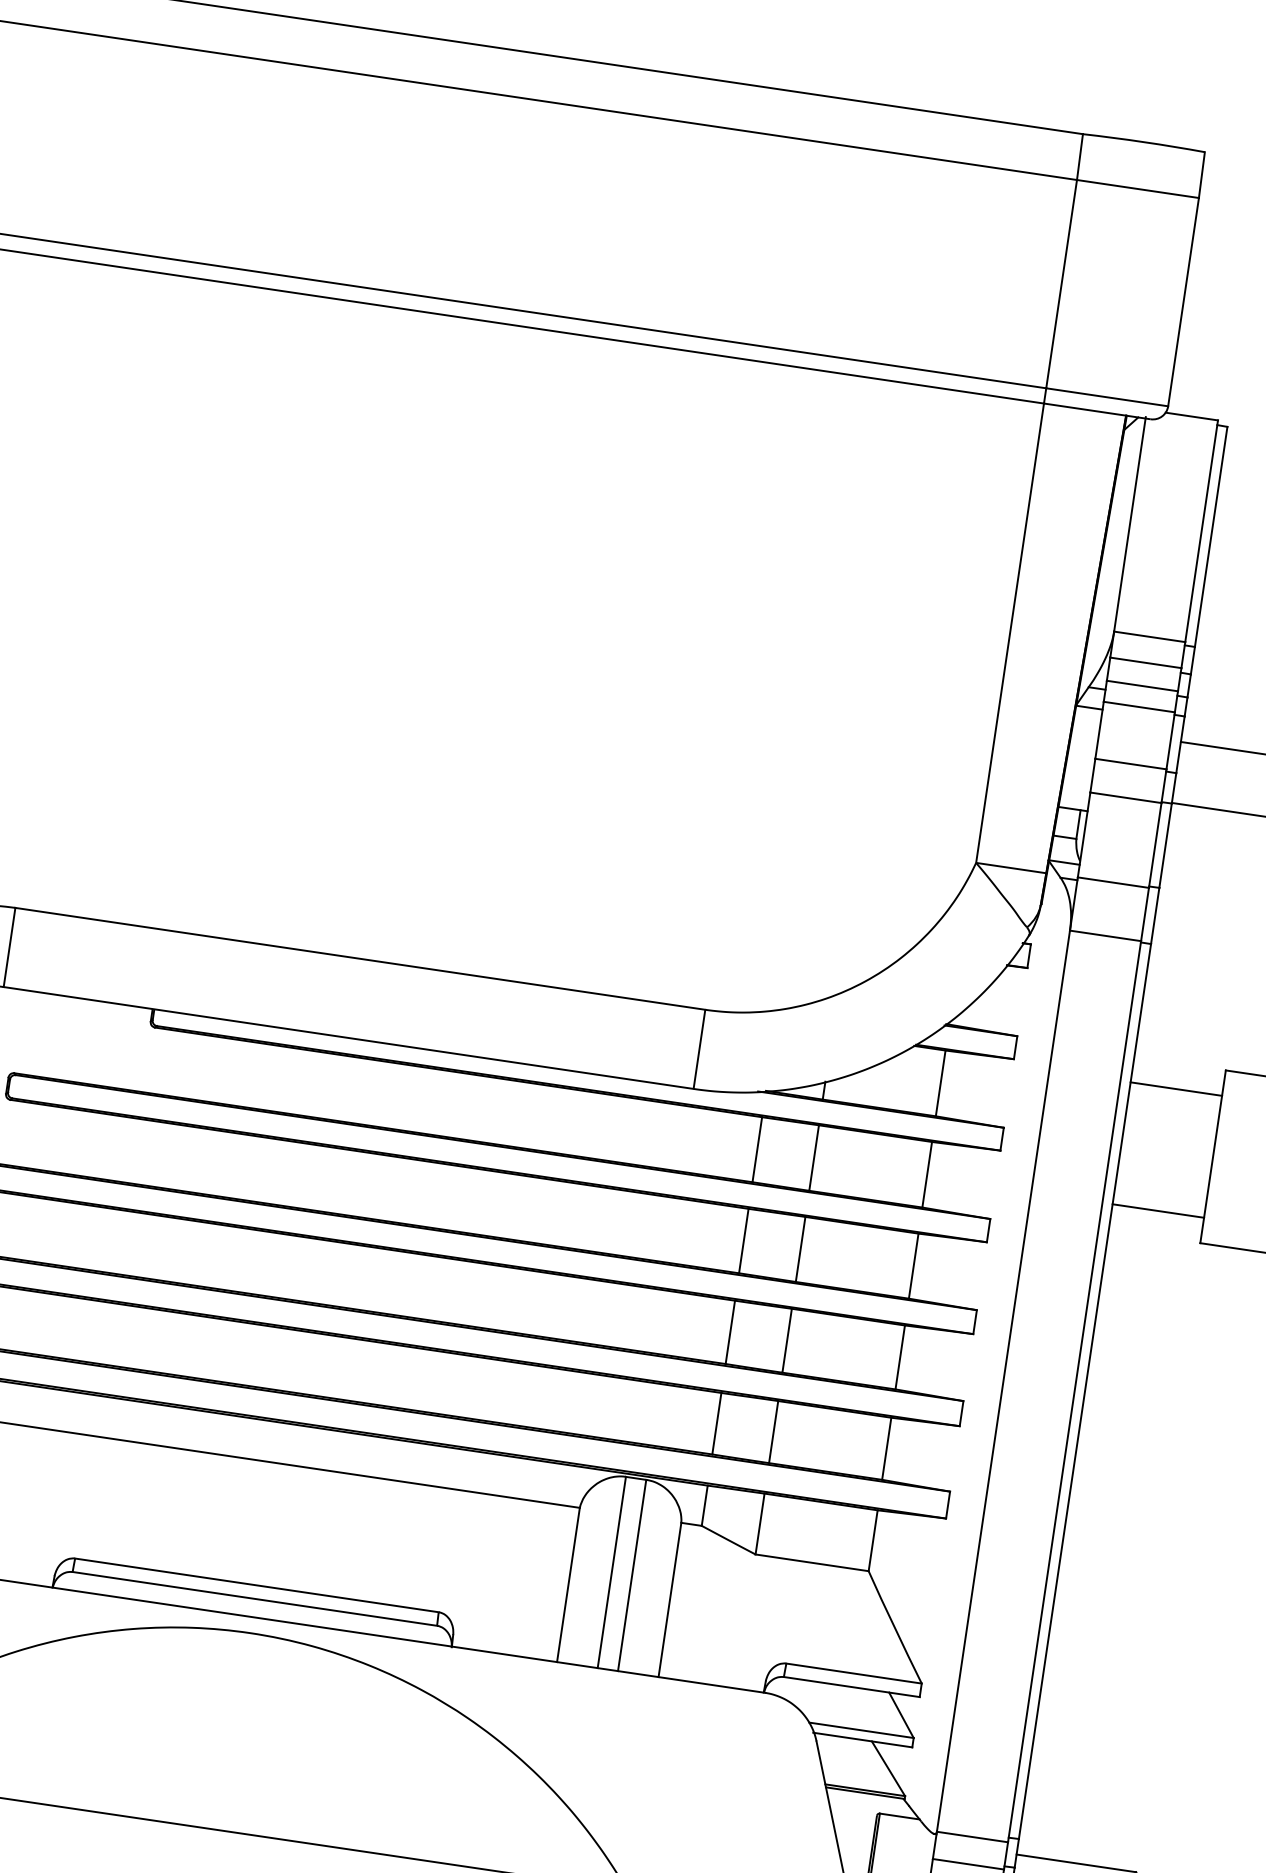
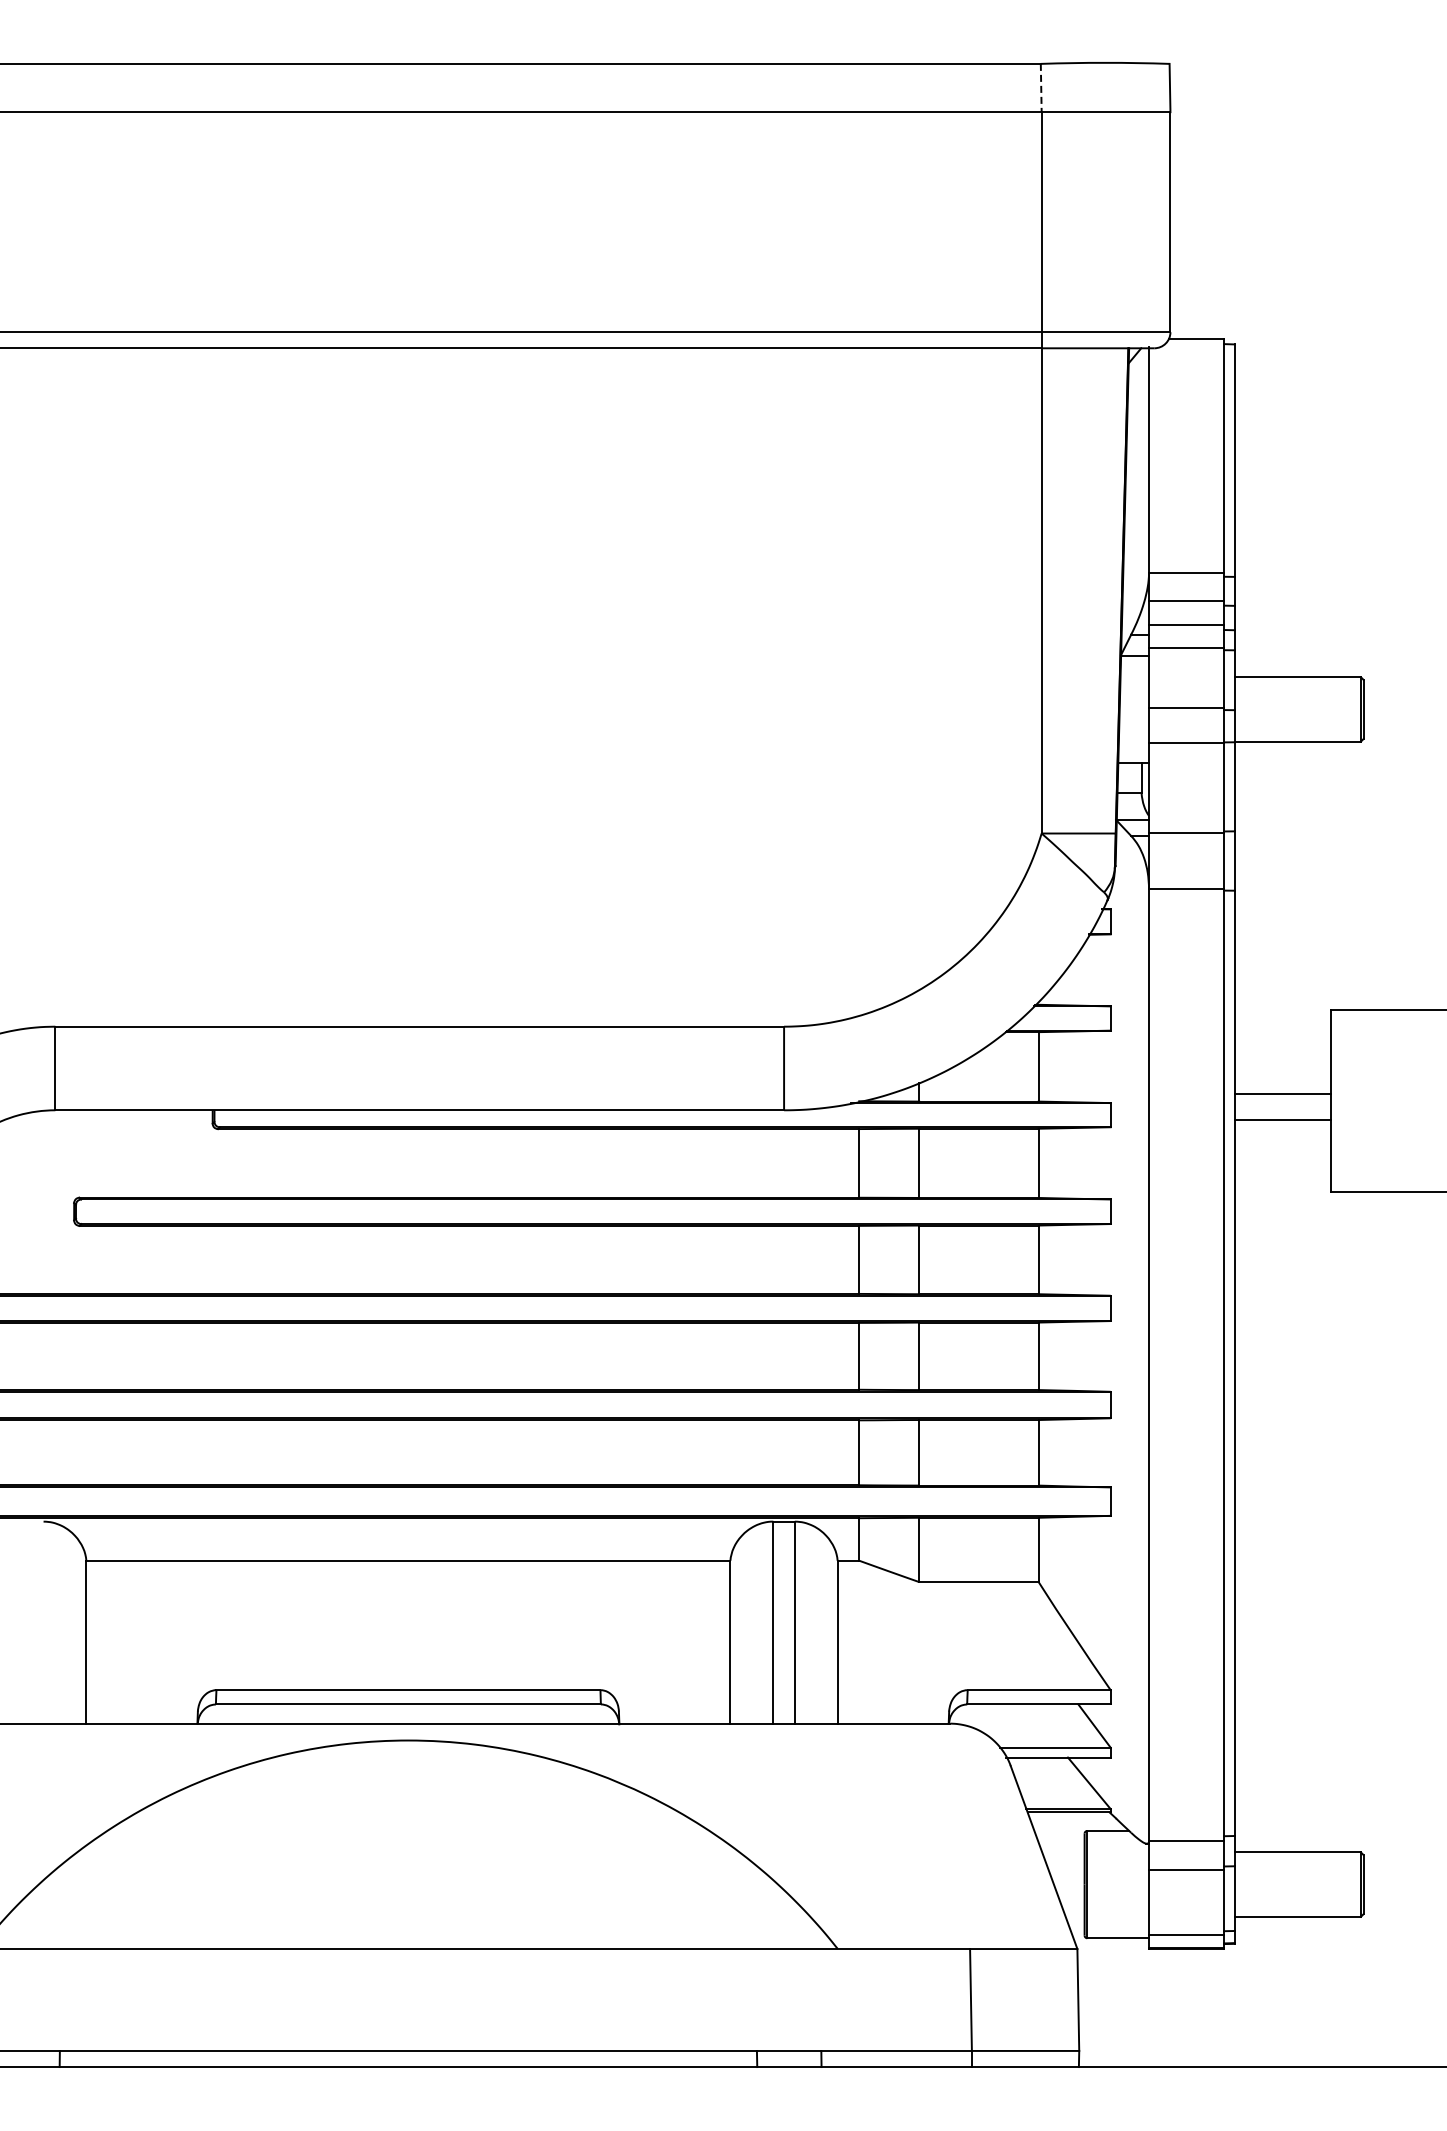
line: (1080, 157) -> (1041, 88), solid -> dashed
line: (1175, 1088) -> (1282, 1093), moved
line: (1157, 1210) -> (1282, 1119), moved

